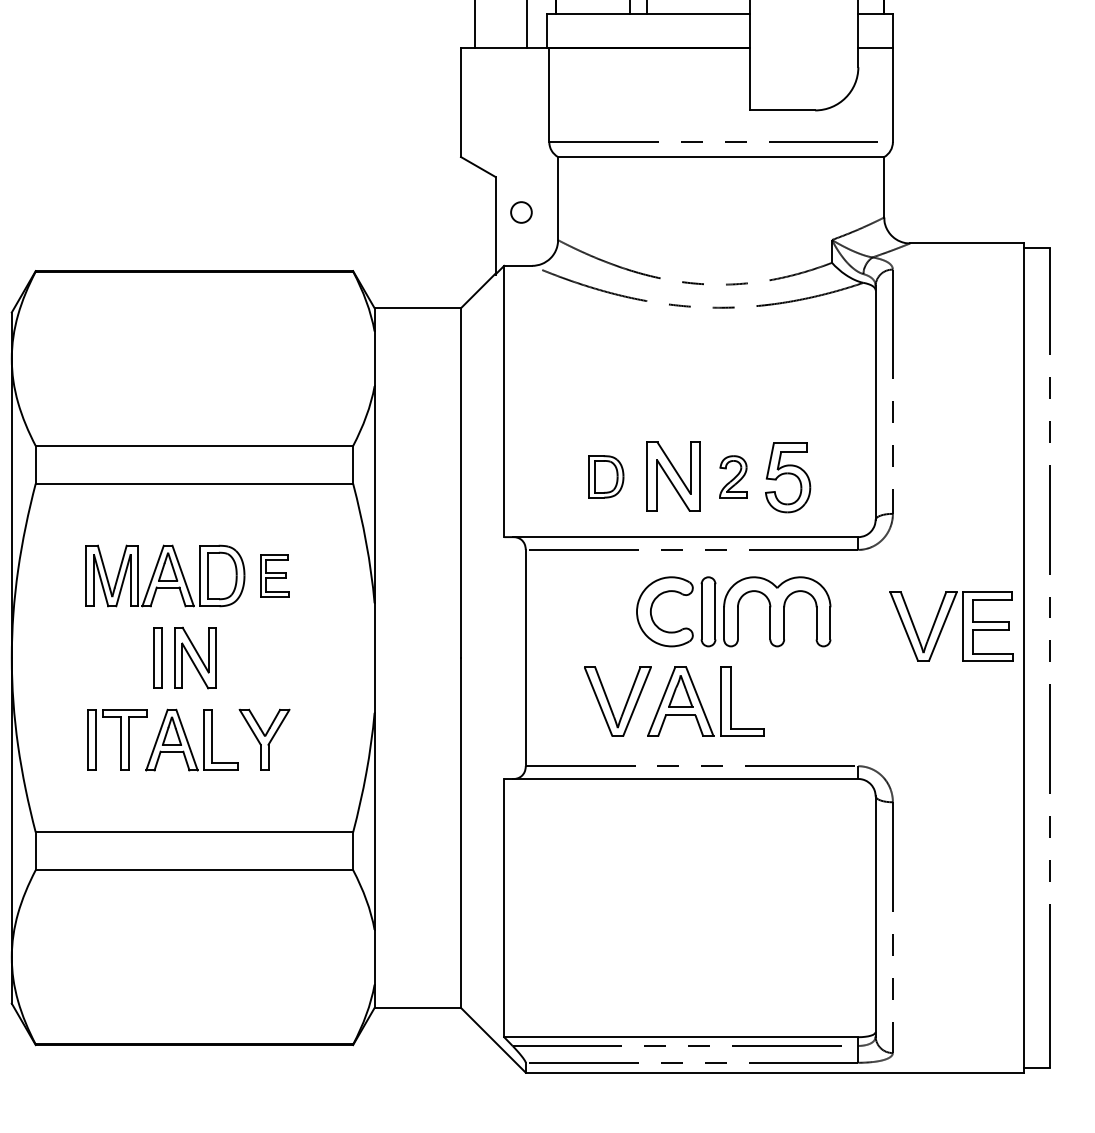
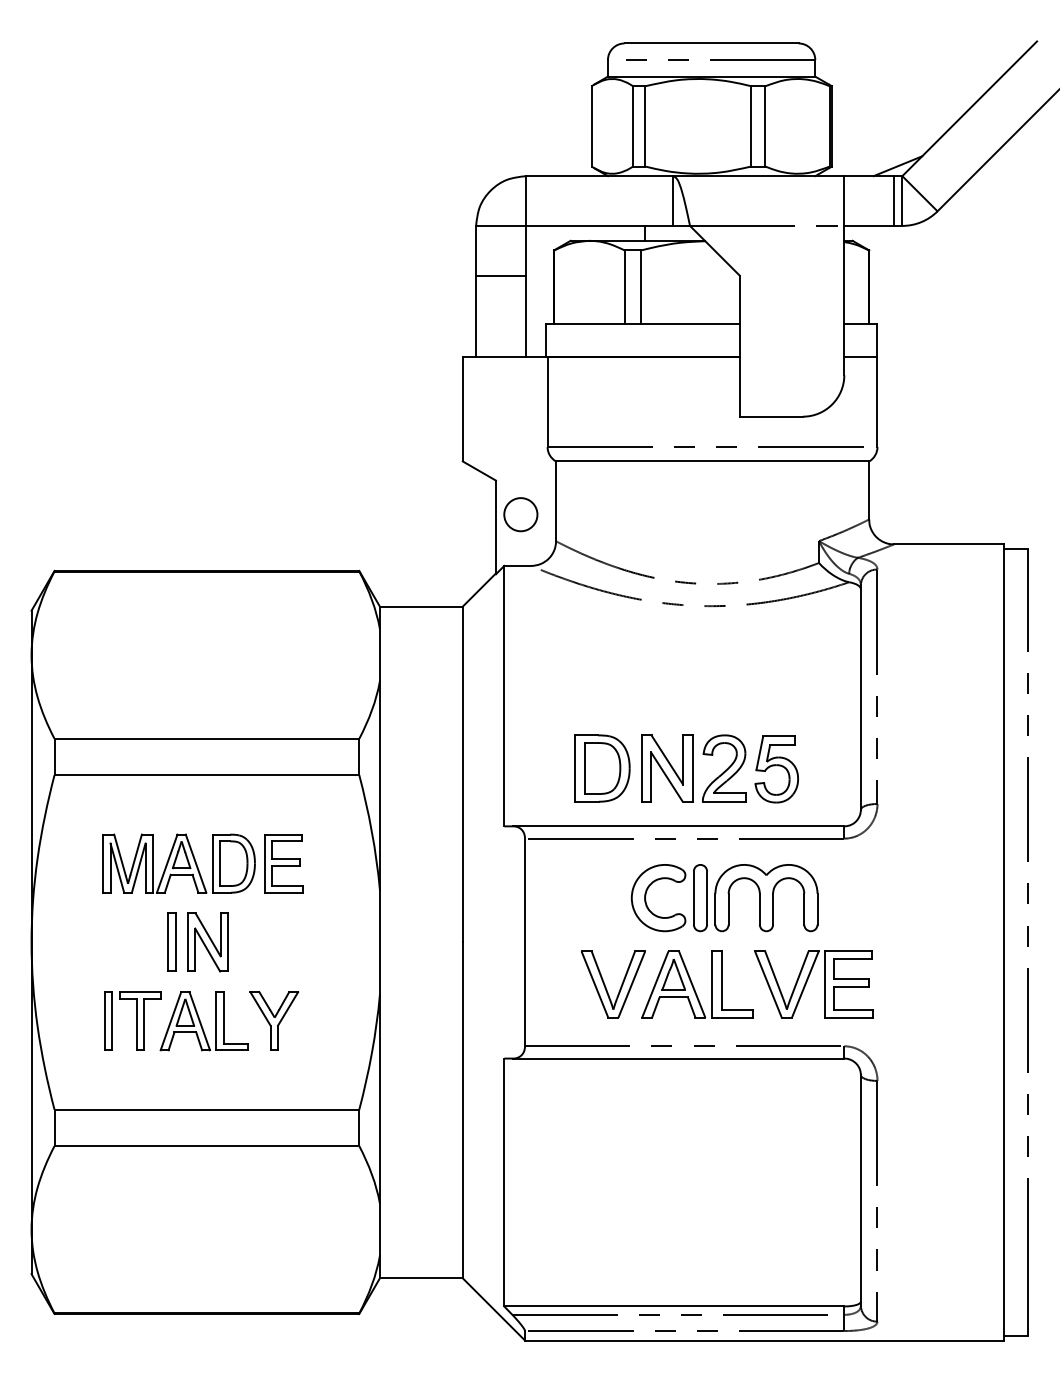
circle: (521, 212) -> (520, 514), size x1.67
part: (606, 476) -> (602, 768), size x1.67
part: (733, 476) -> (724, 768), size x1.67
part: (274, 575) -> (283, 863), size x1.43
part: (945, 624) -> (807, 982), moved

